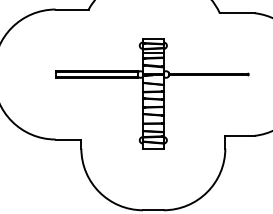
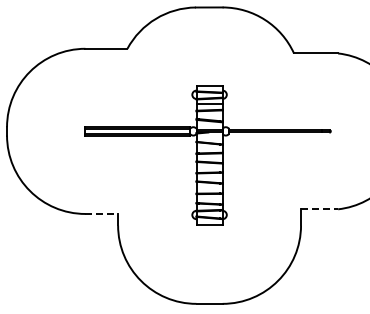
line: (239, 136) -> (319, 209), solid -> dashed
line: (69, 139) -> (102, 213), solid -> dashed

